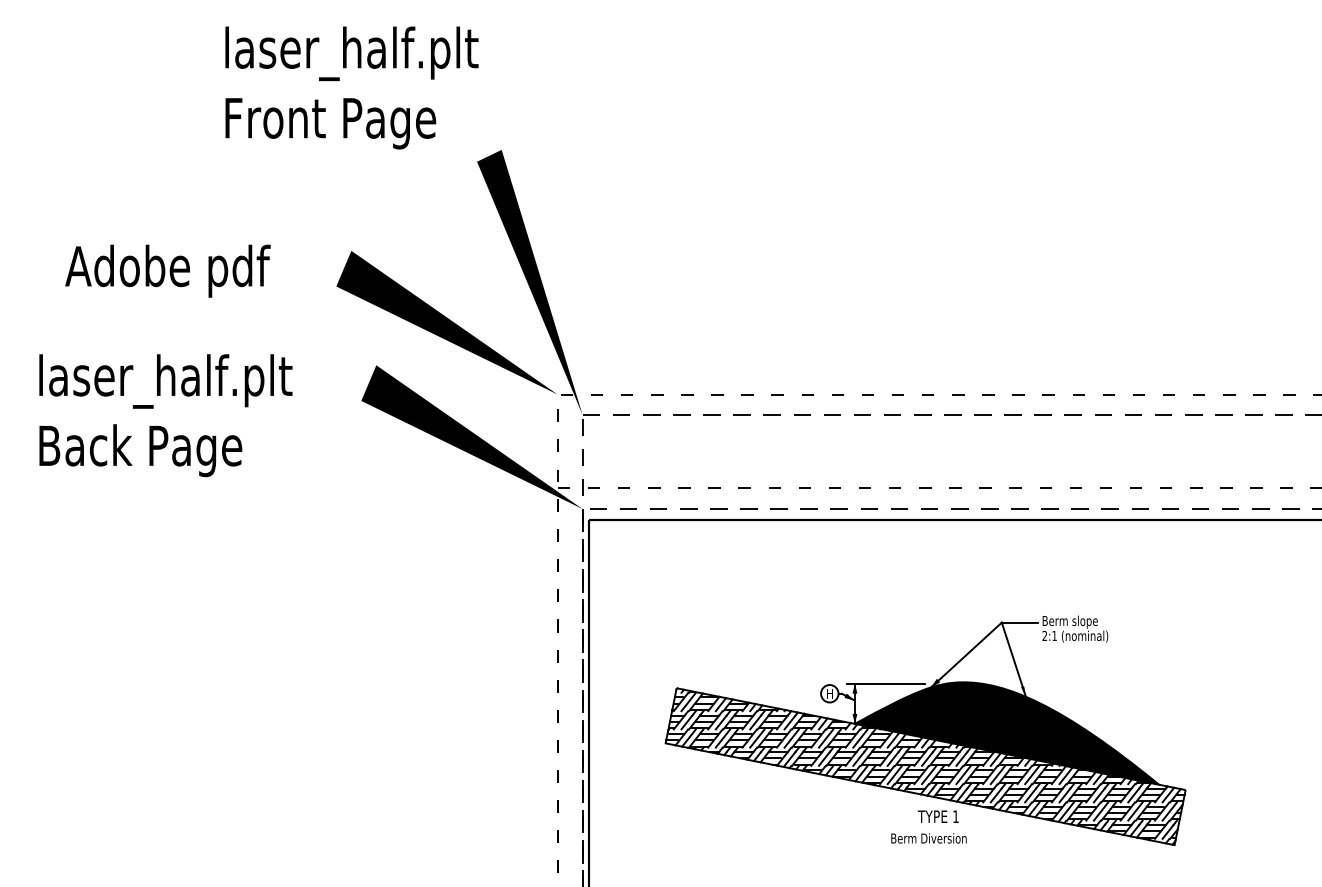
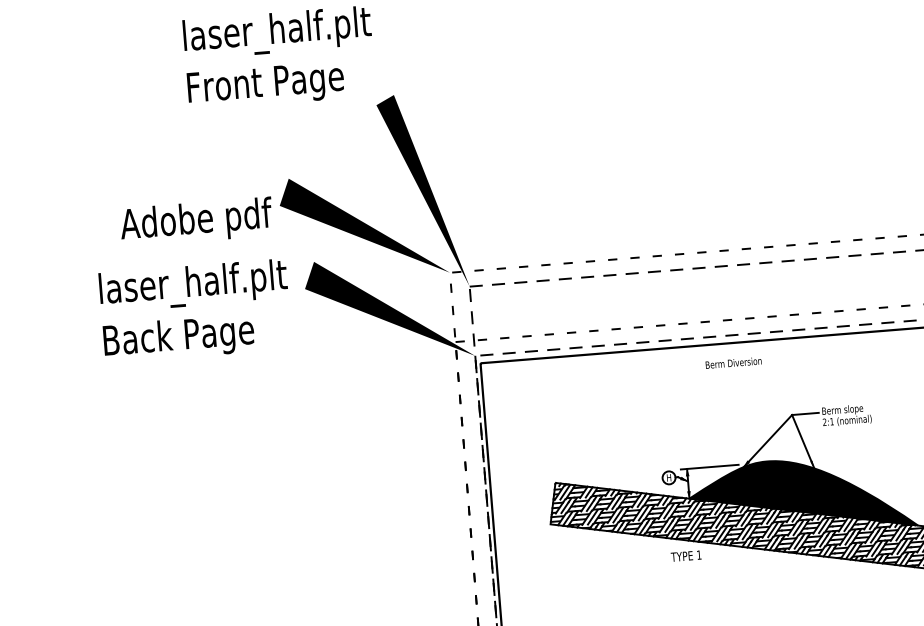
text: (167, 270) -> (196, 221), moved
text: (165, 415) -> (195, 311), moved
text: (937, 816) -> (685, 556), moved
text: (928, 838) -> (733, 363), moved

